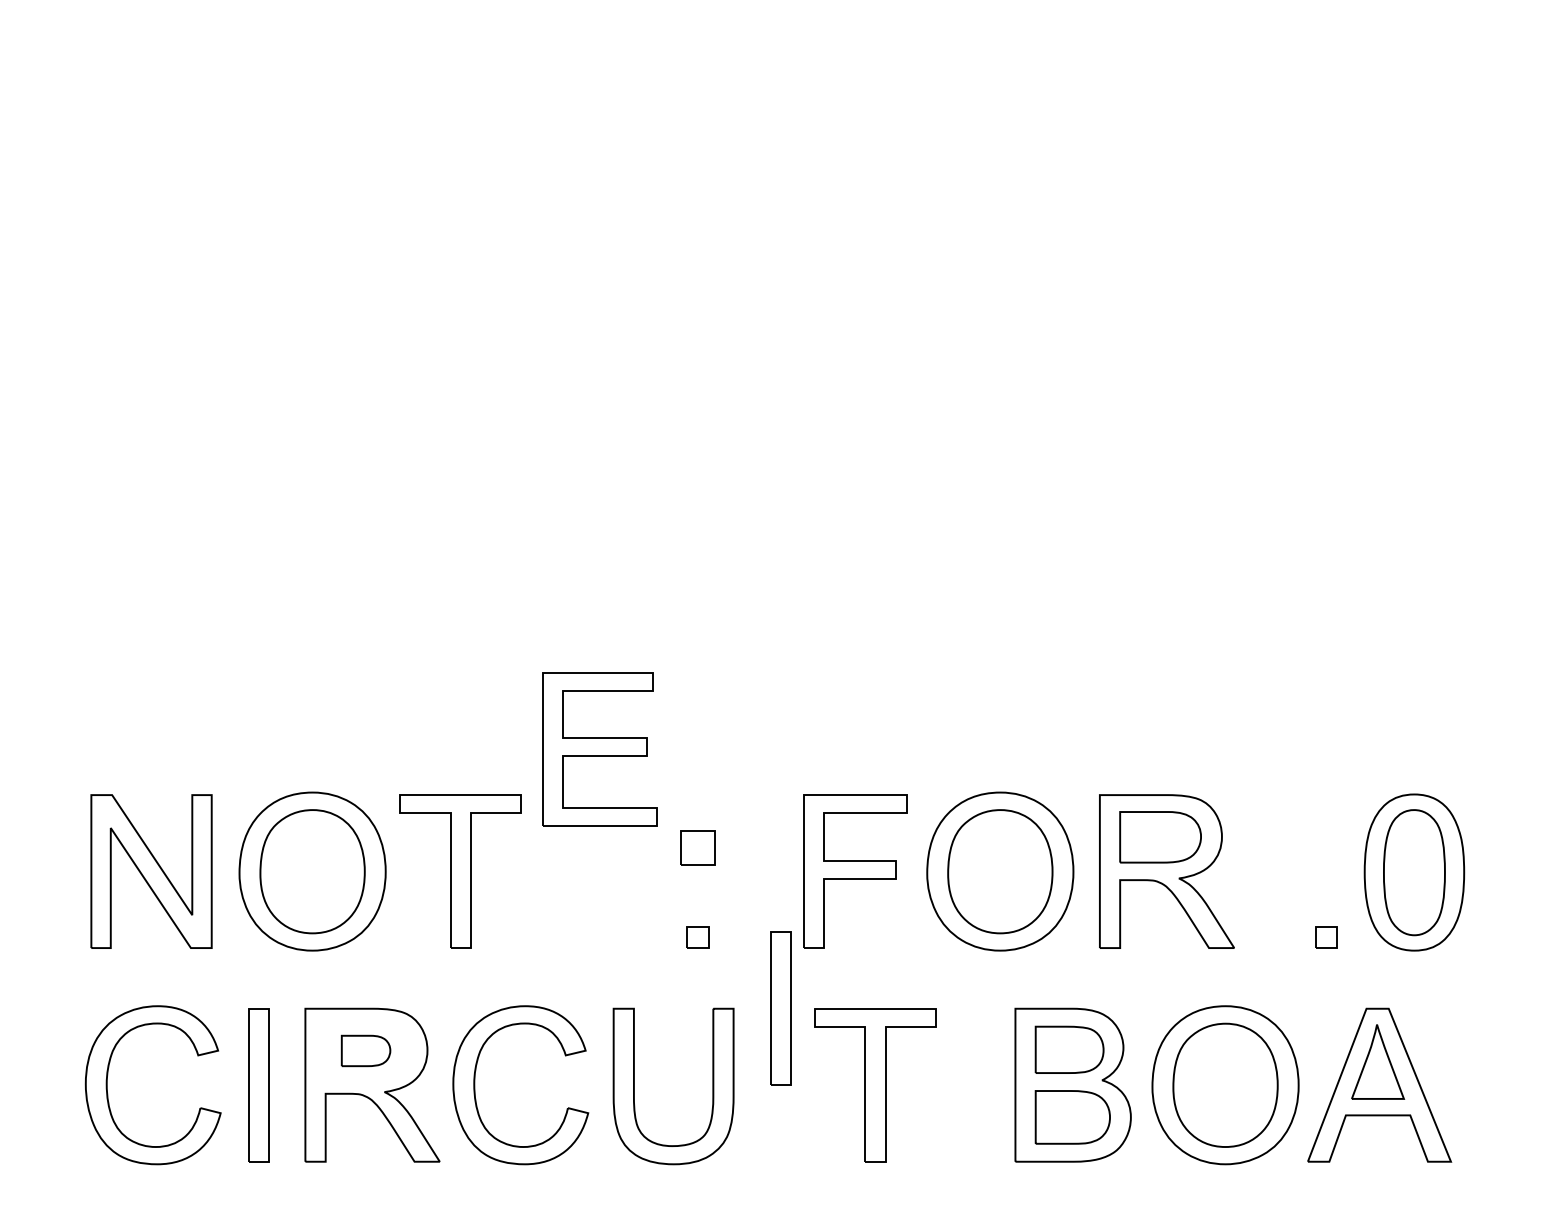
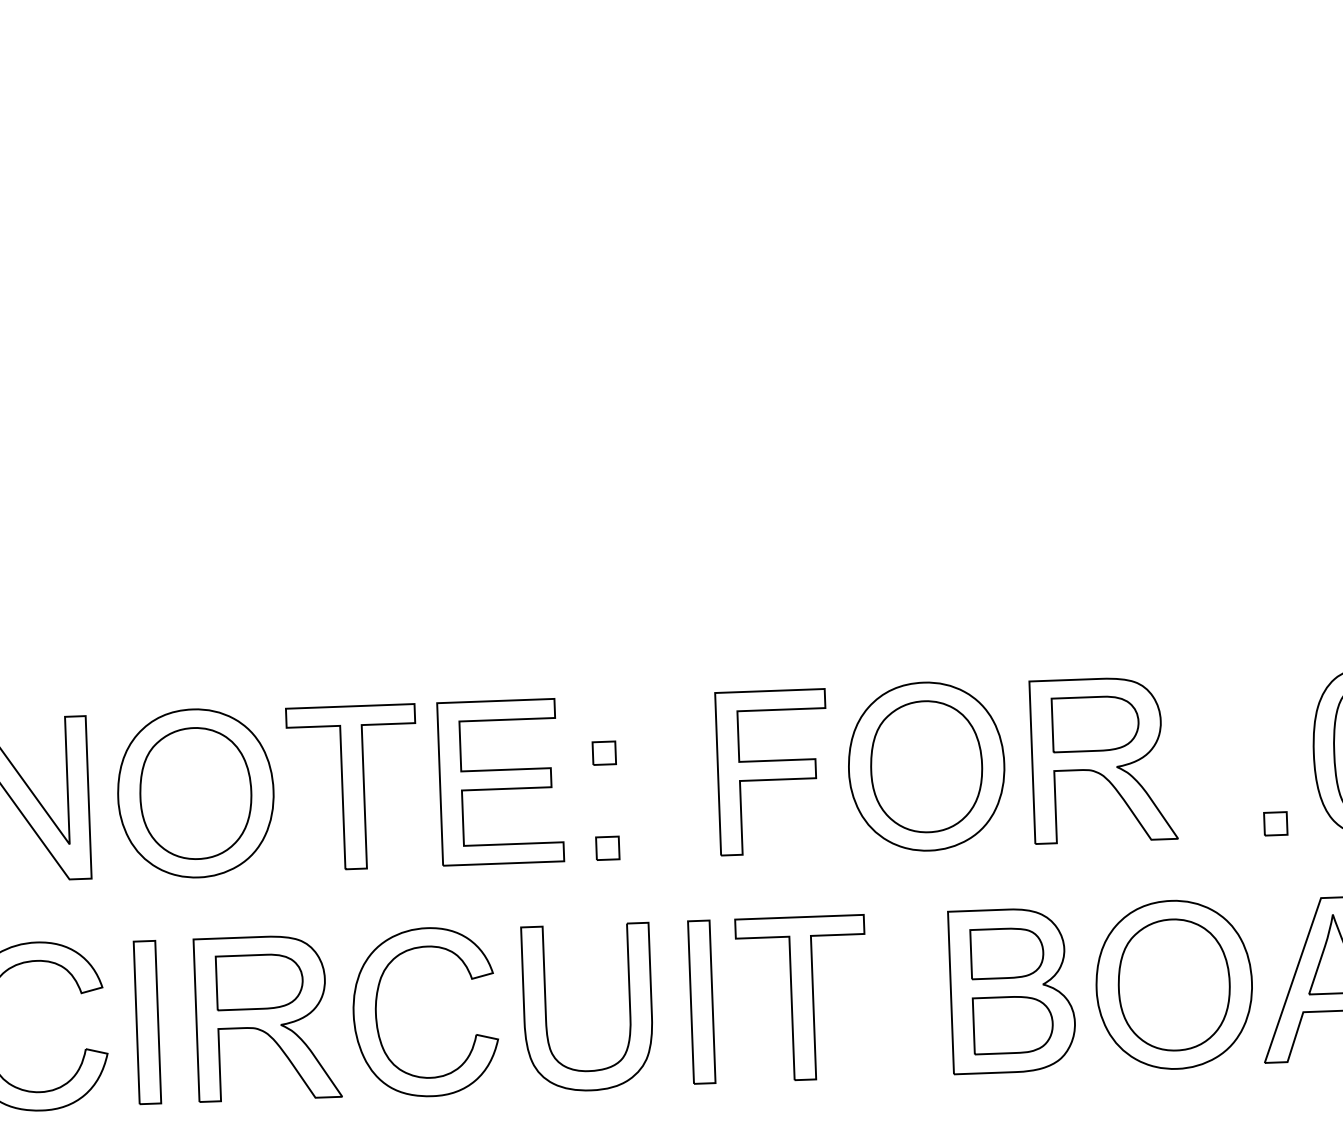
part: (599, 749) -> (500, 782), moved
part: (697, 847) -> (603, 752), size x0.62
part: (780, 1008) -> (701, 1002), moved
part: (365, 1050) -> (259, 981), size x1.67

